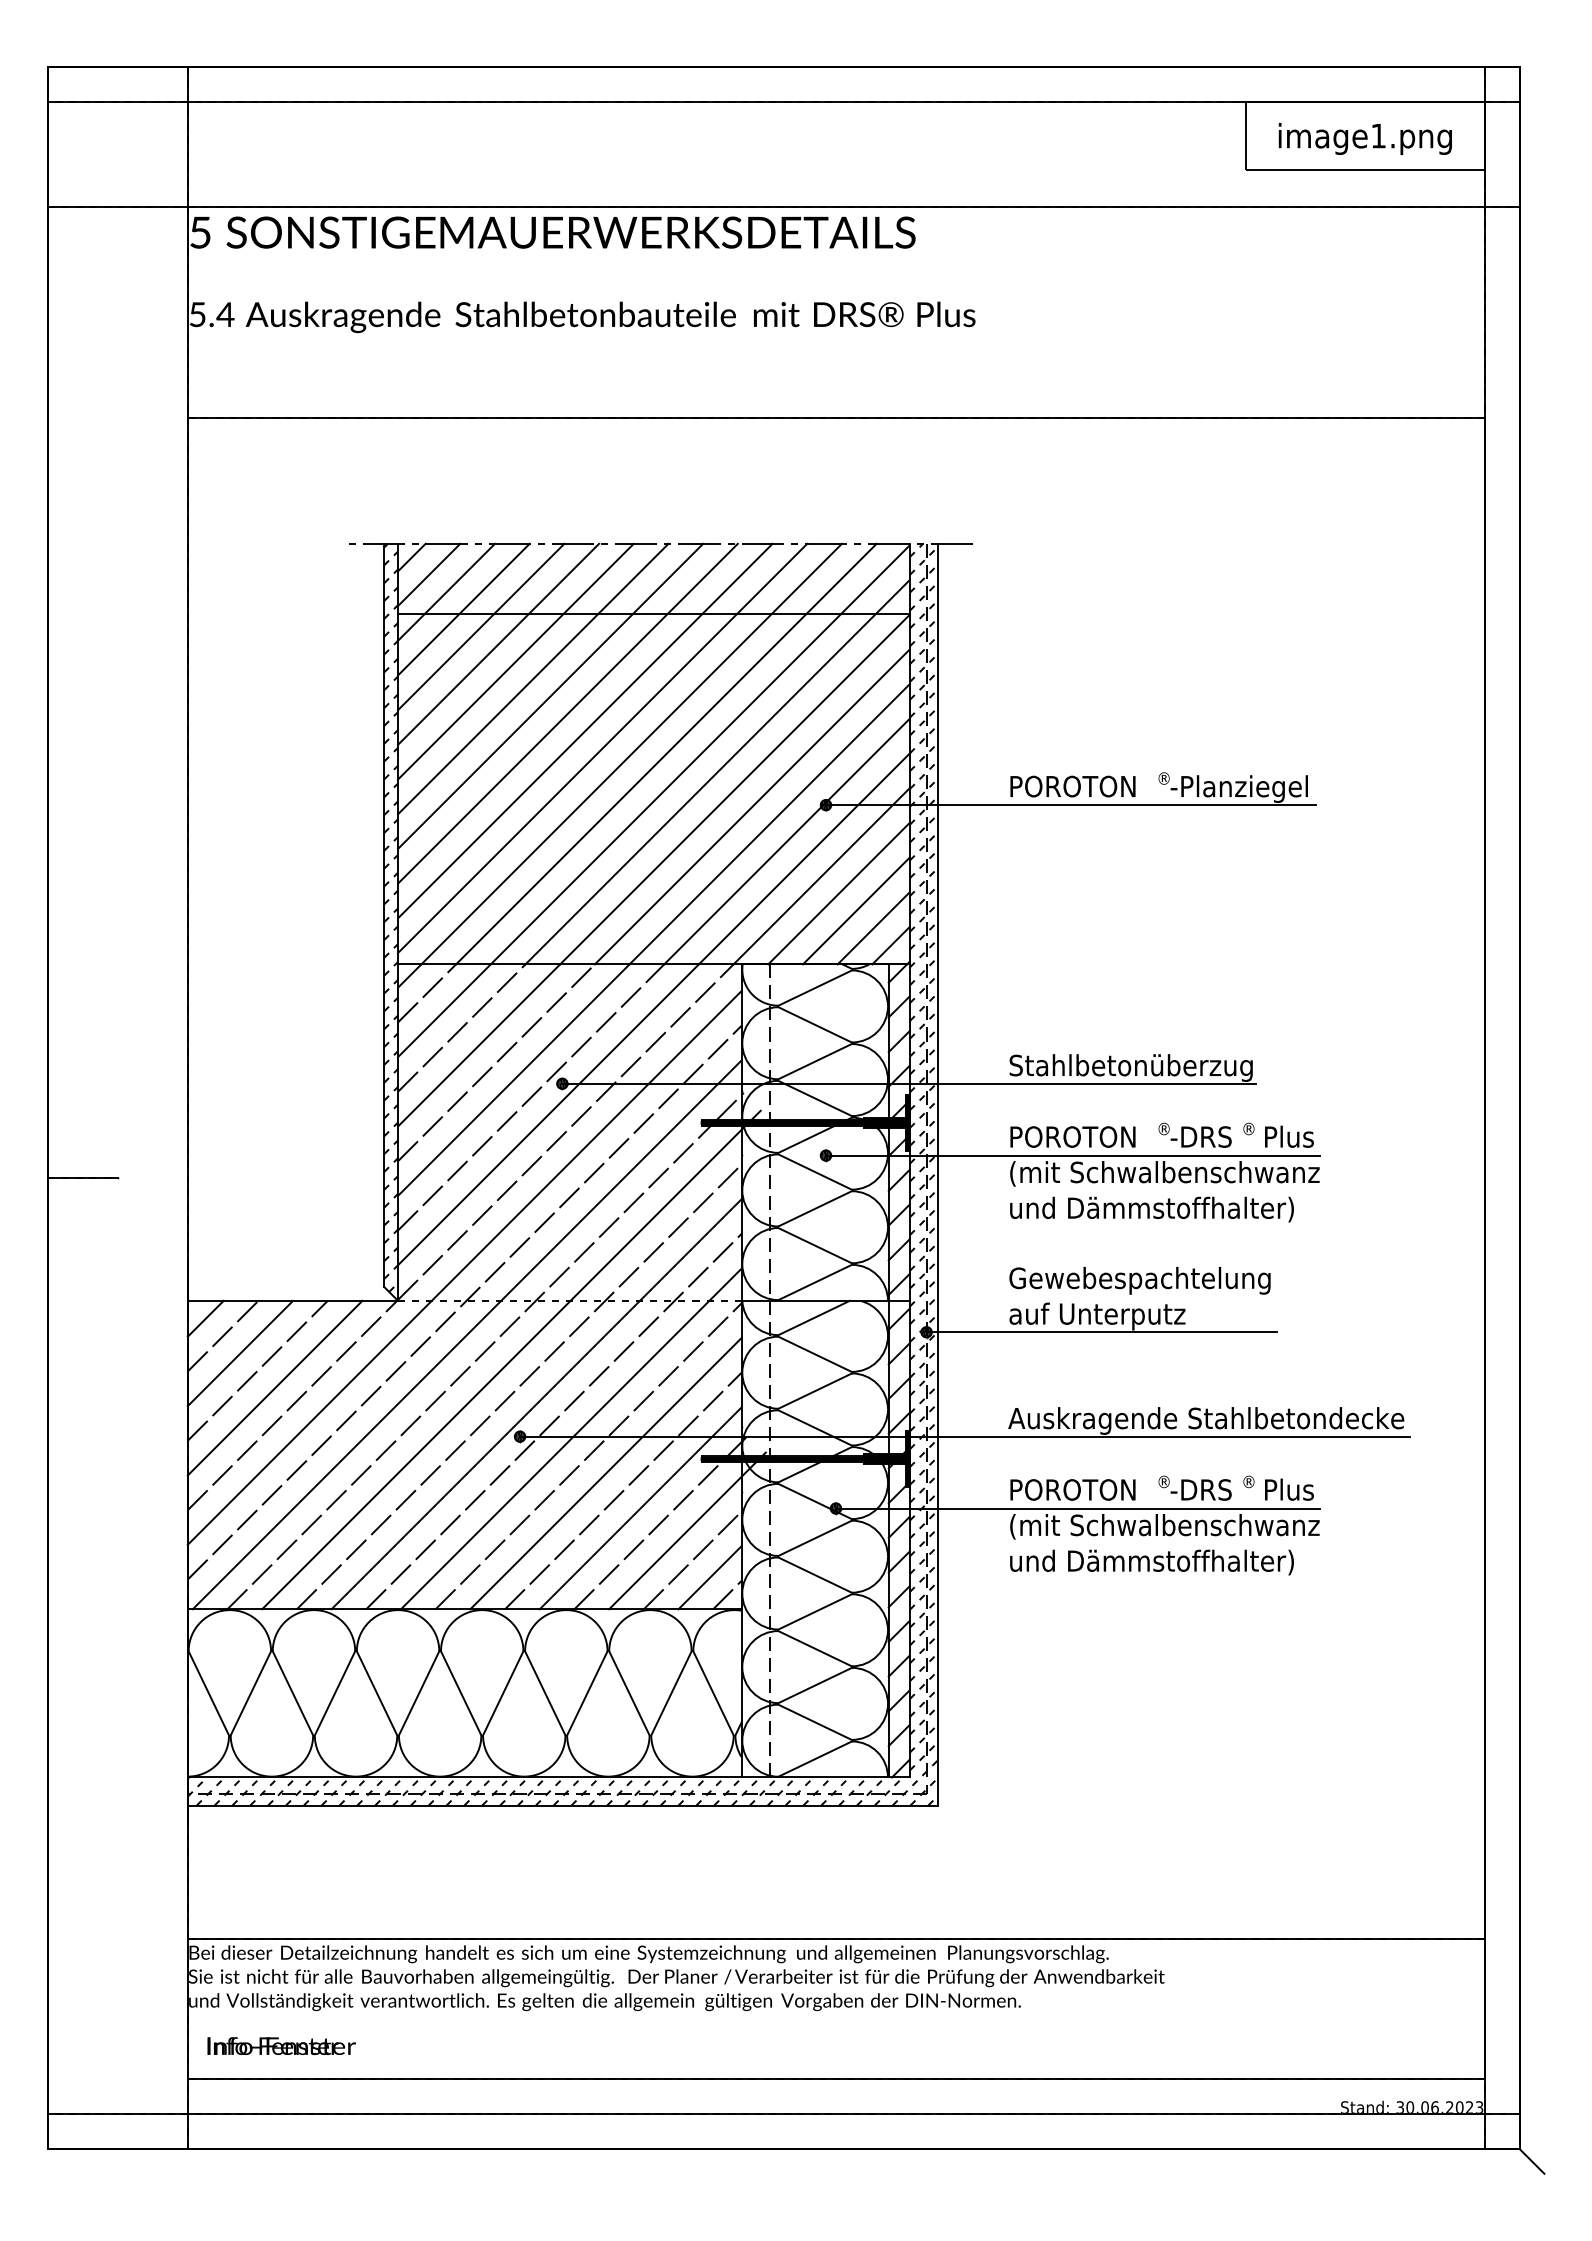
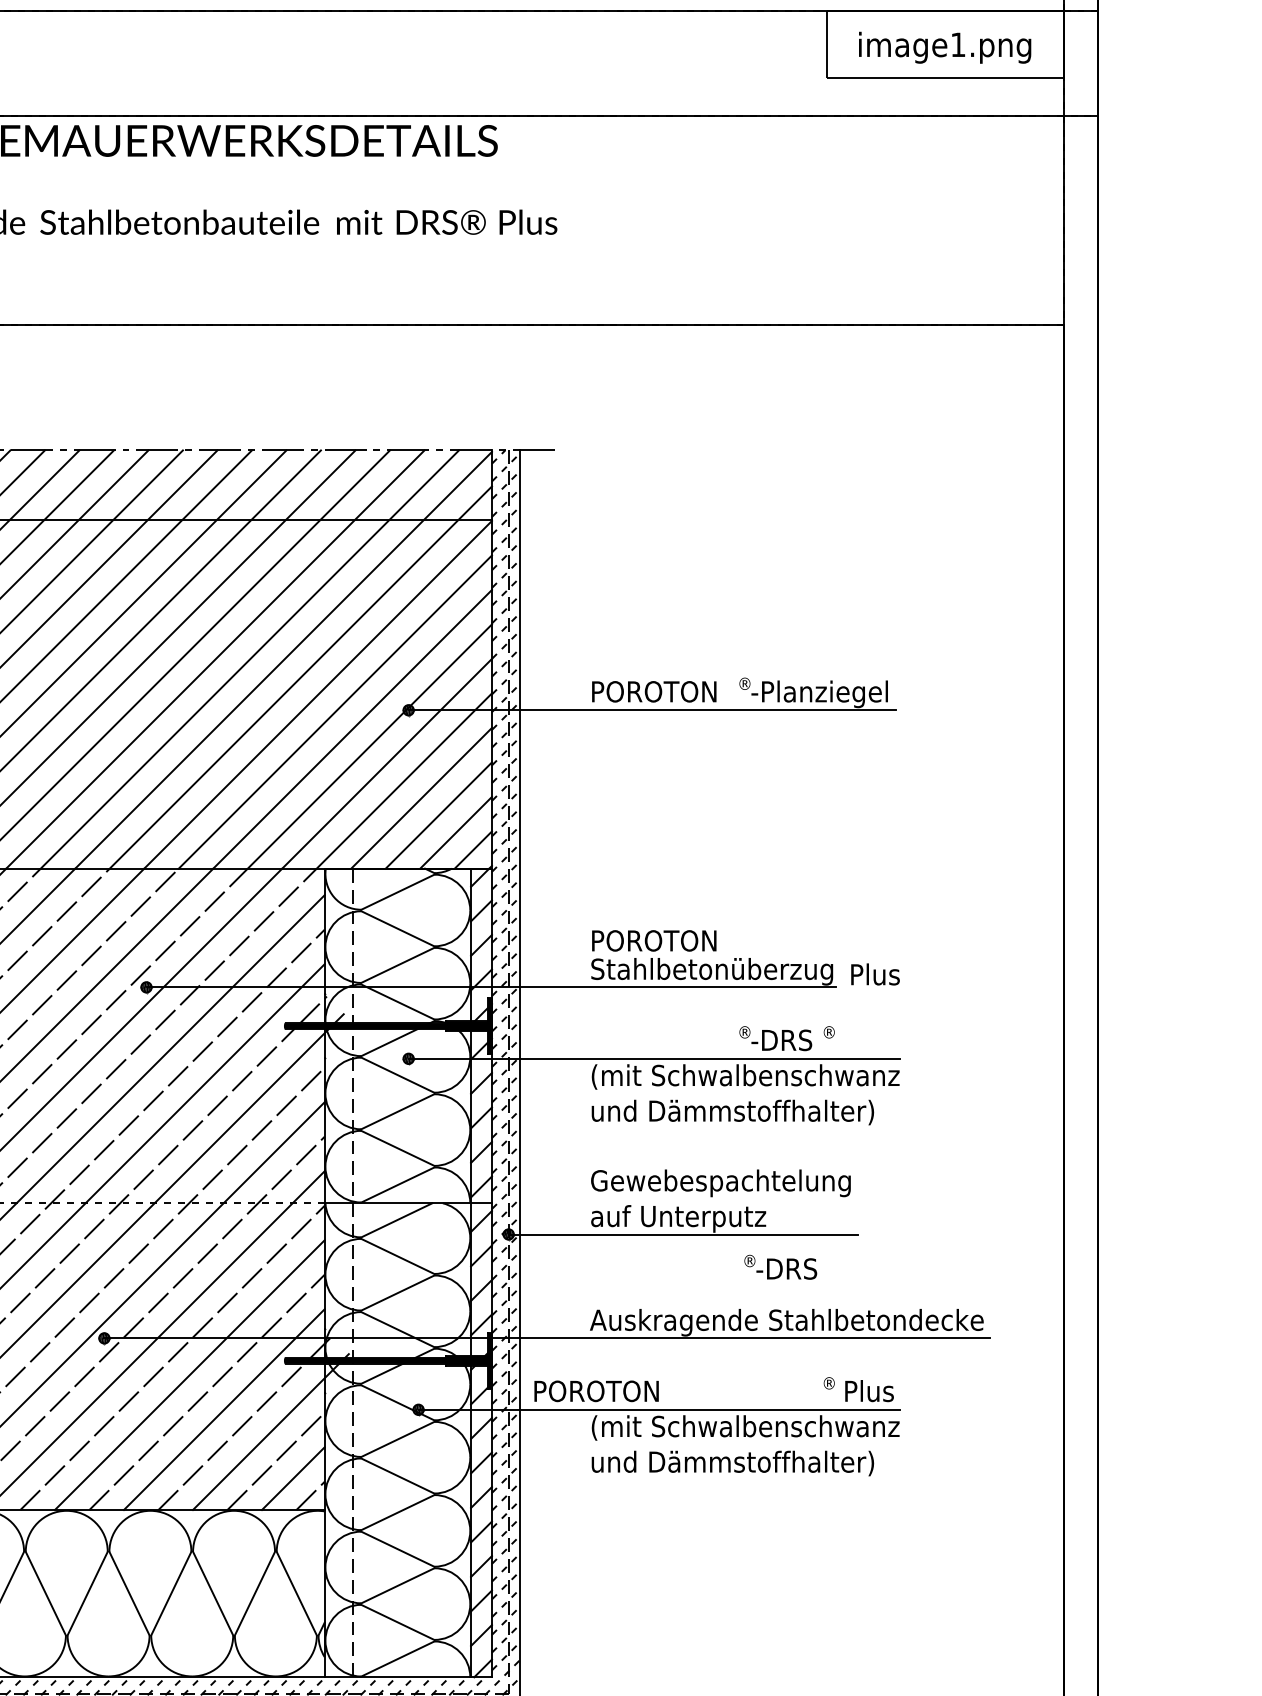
text: (1072, 1136) -> (653, 940), moved
text: (1289, 1136) -> (875, 974), moved
text: (1194, 1487) -> (780, 1266), moved
text: (1072, 1489) -> (596, 1390), moved

